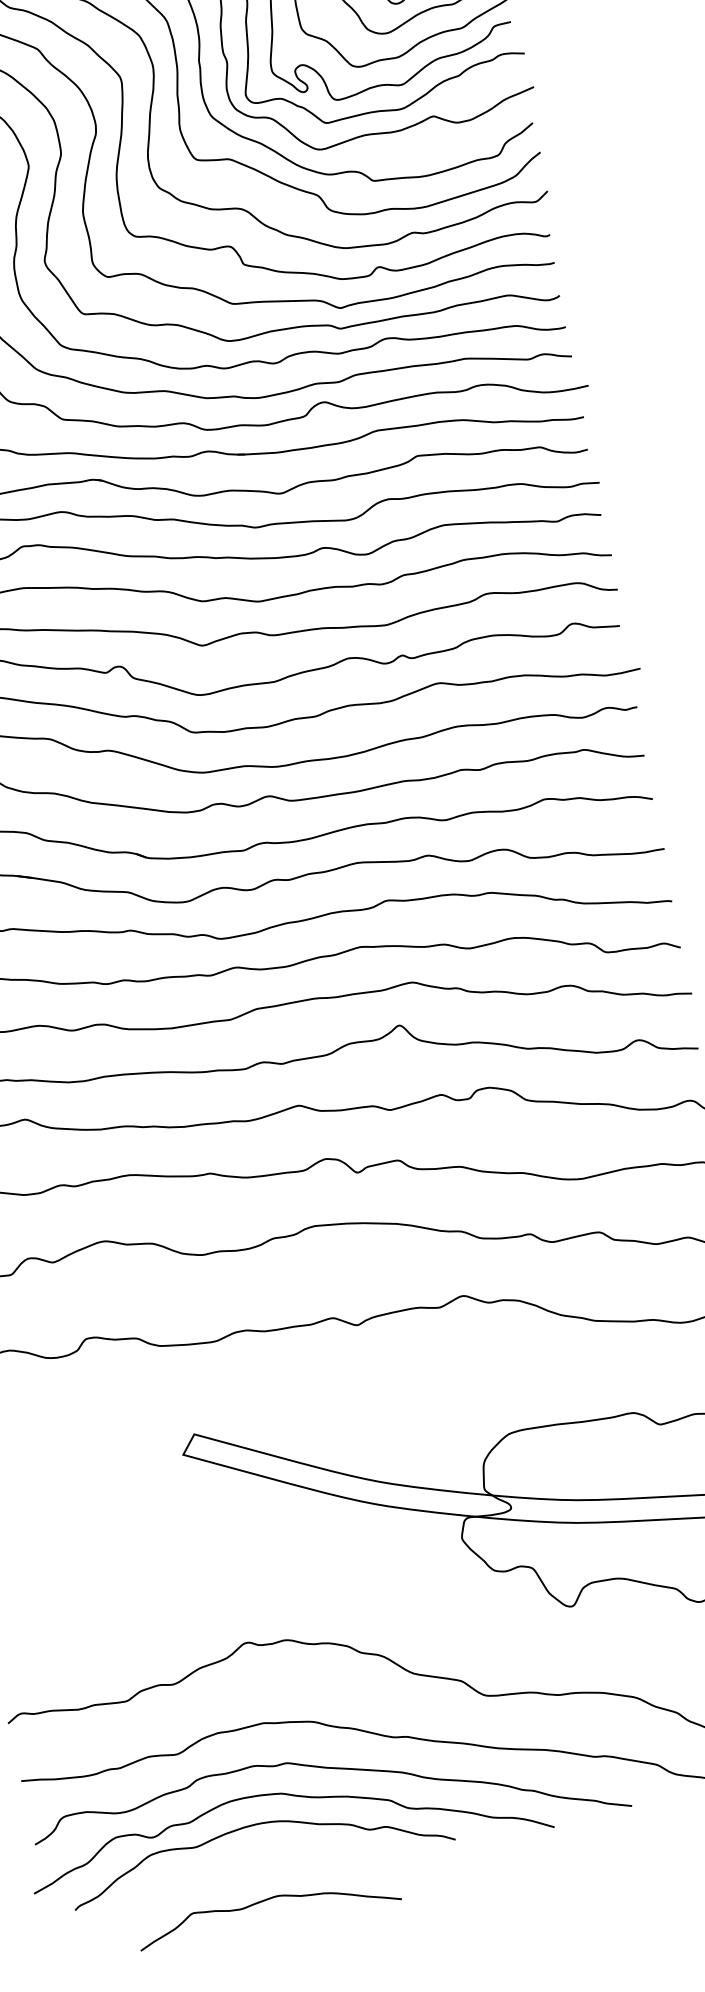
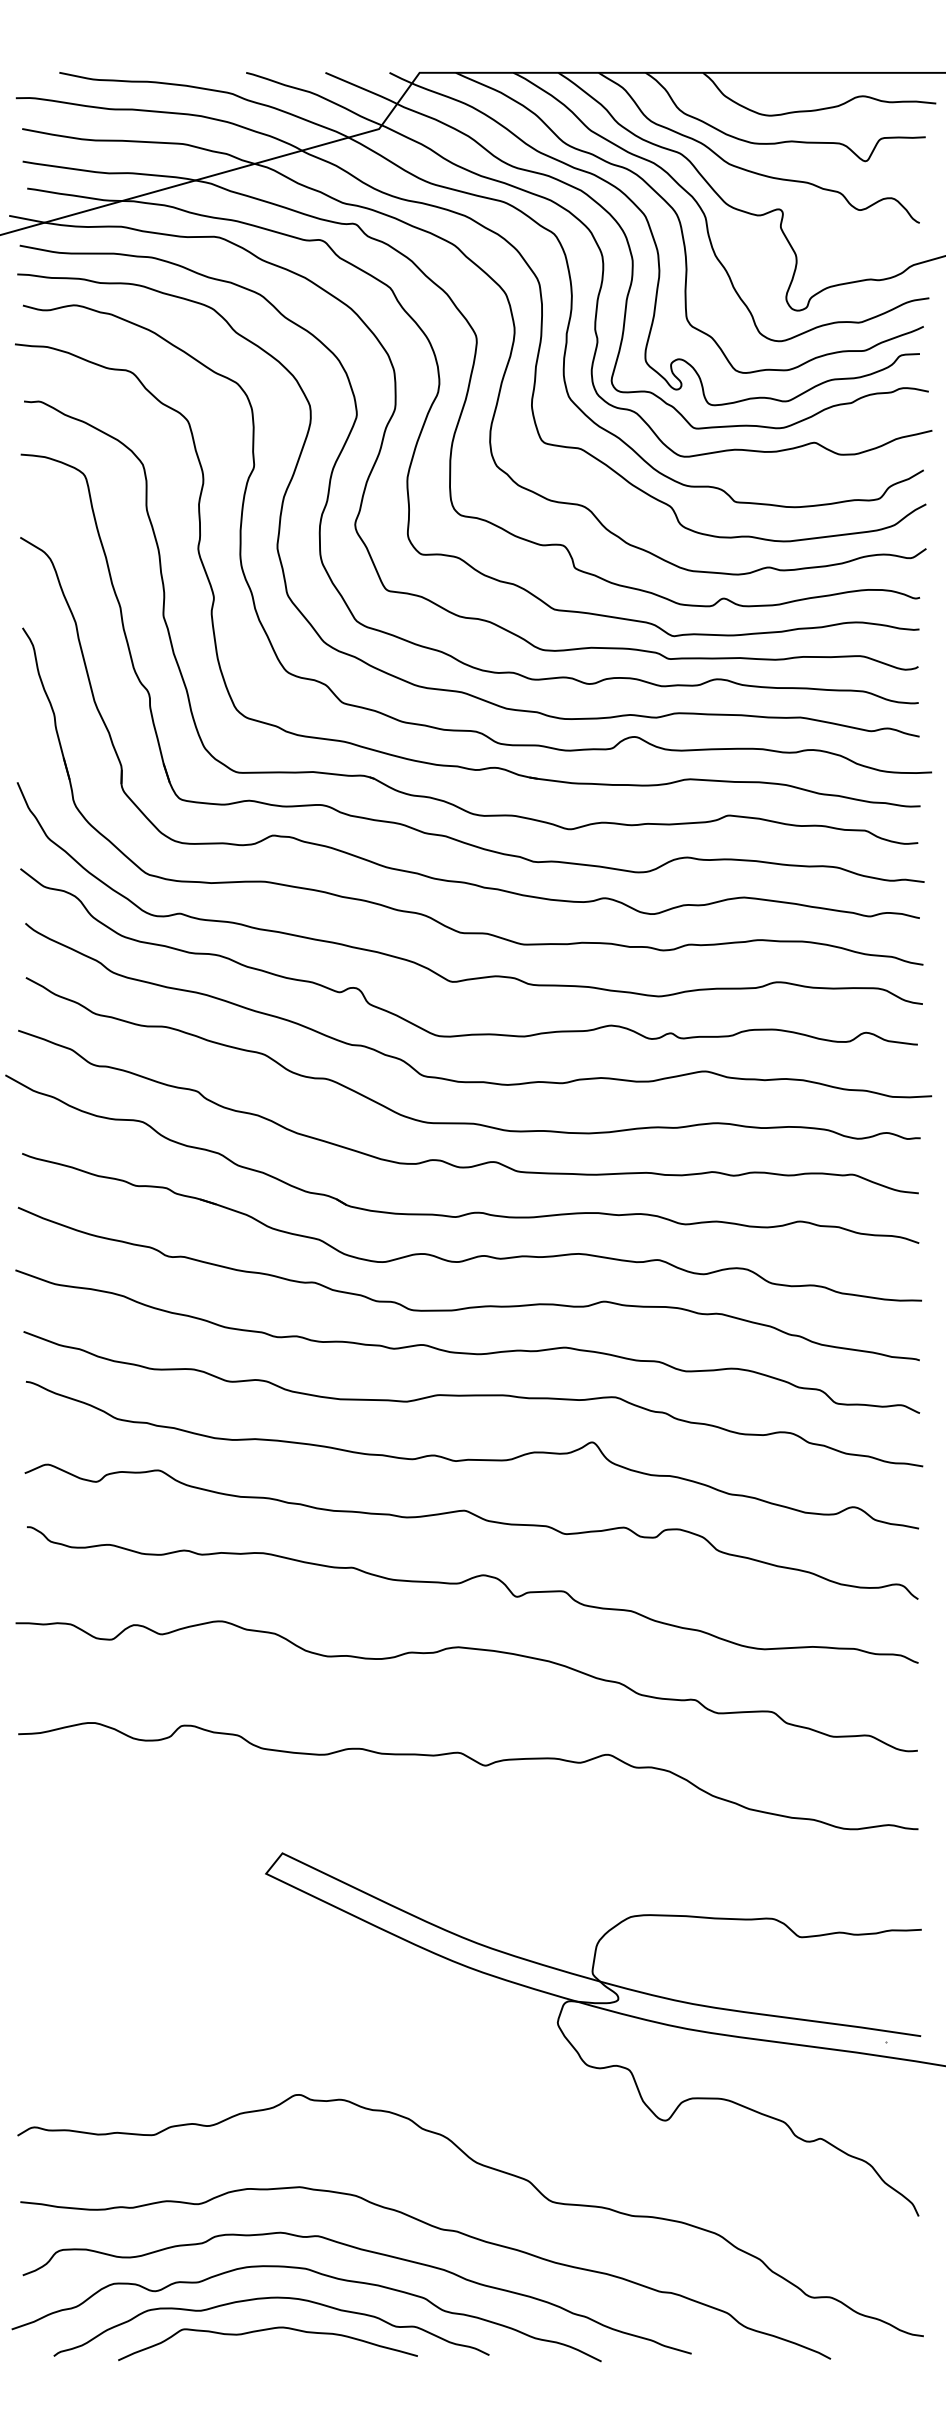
curve: (266, 1900) -> (267, 2330), moved

